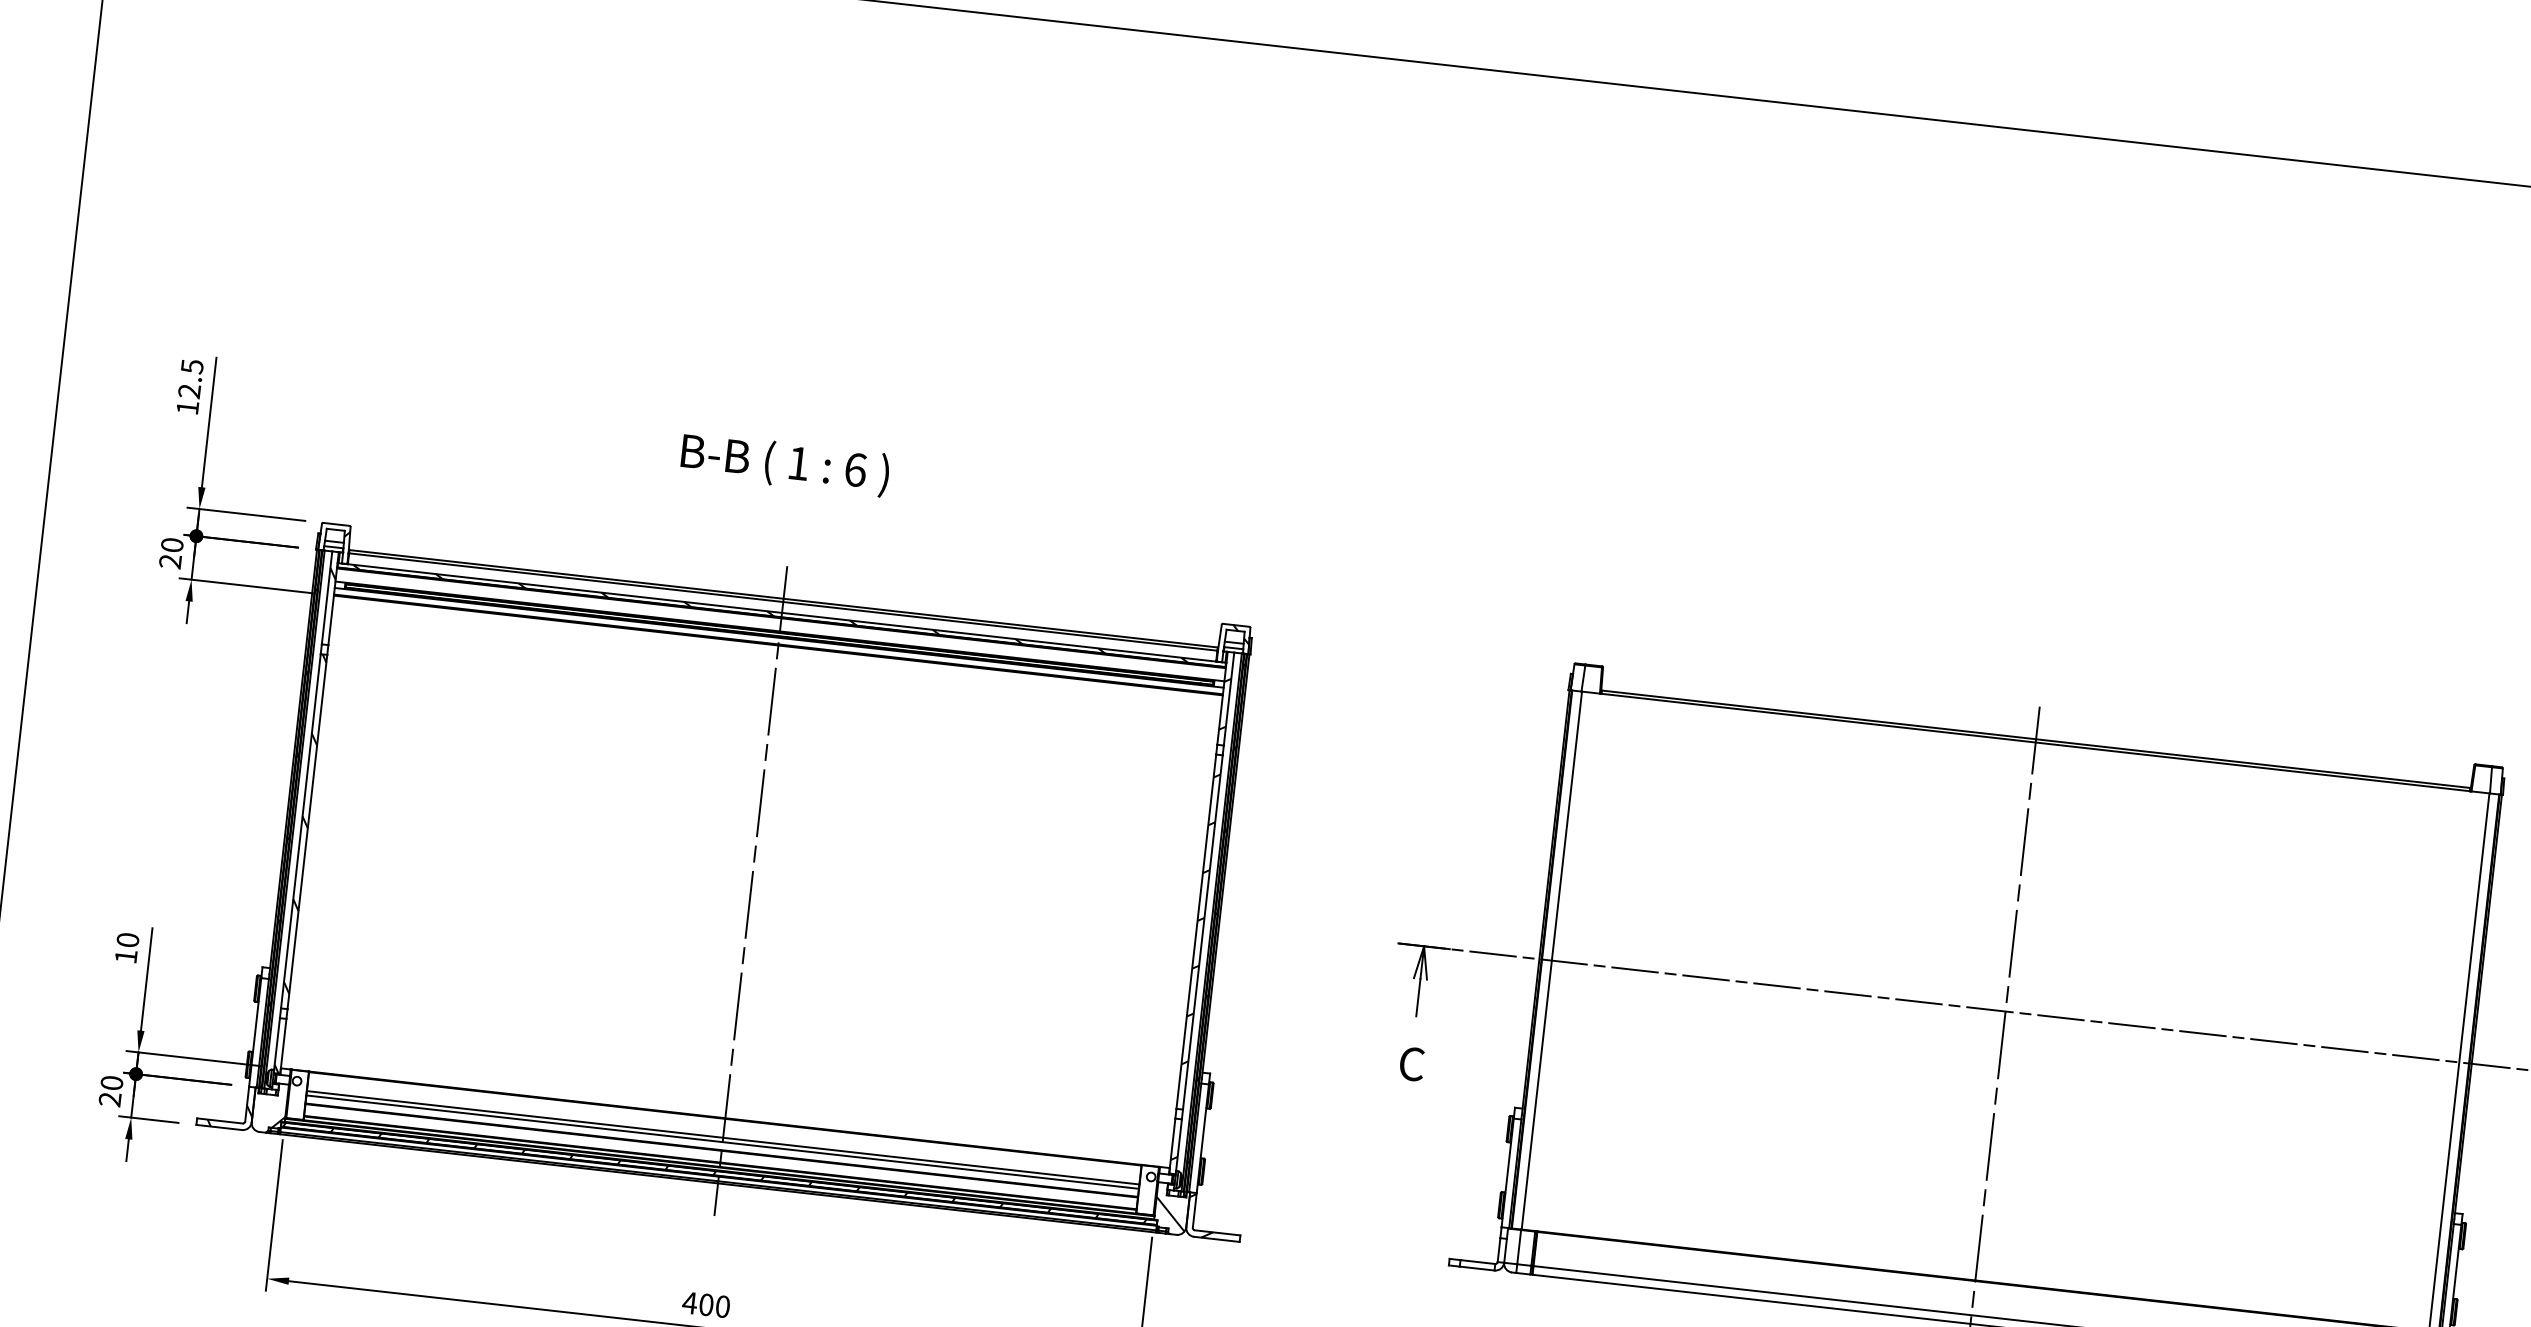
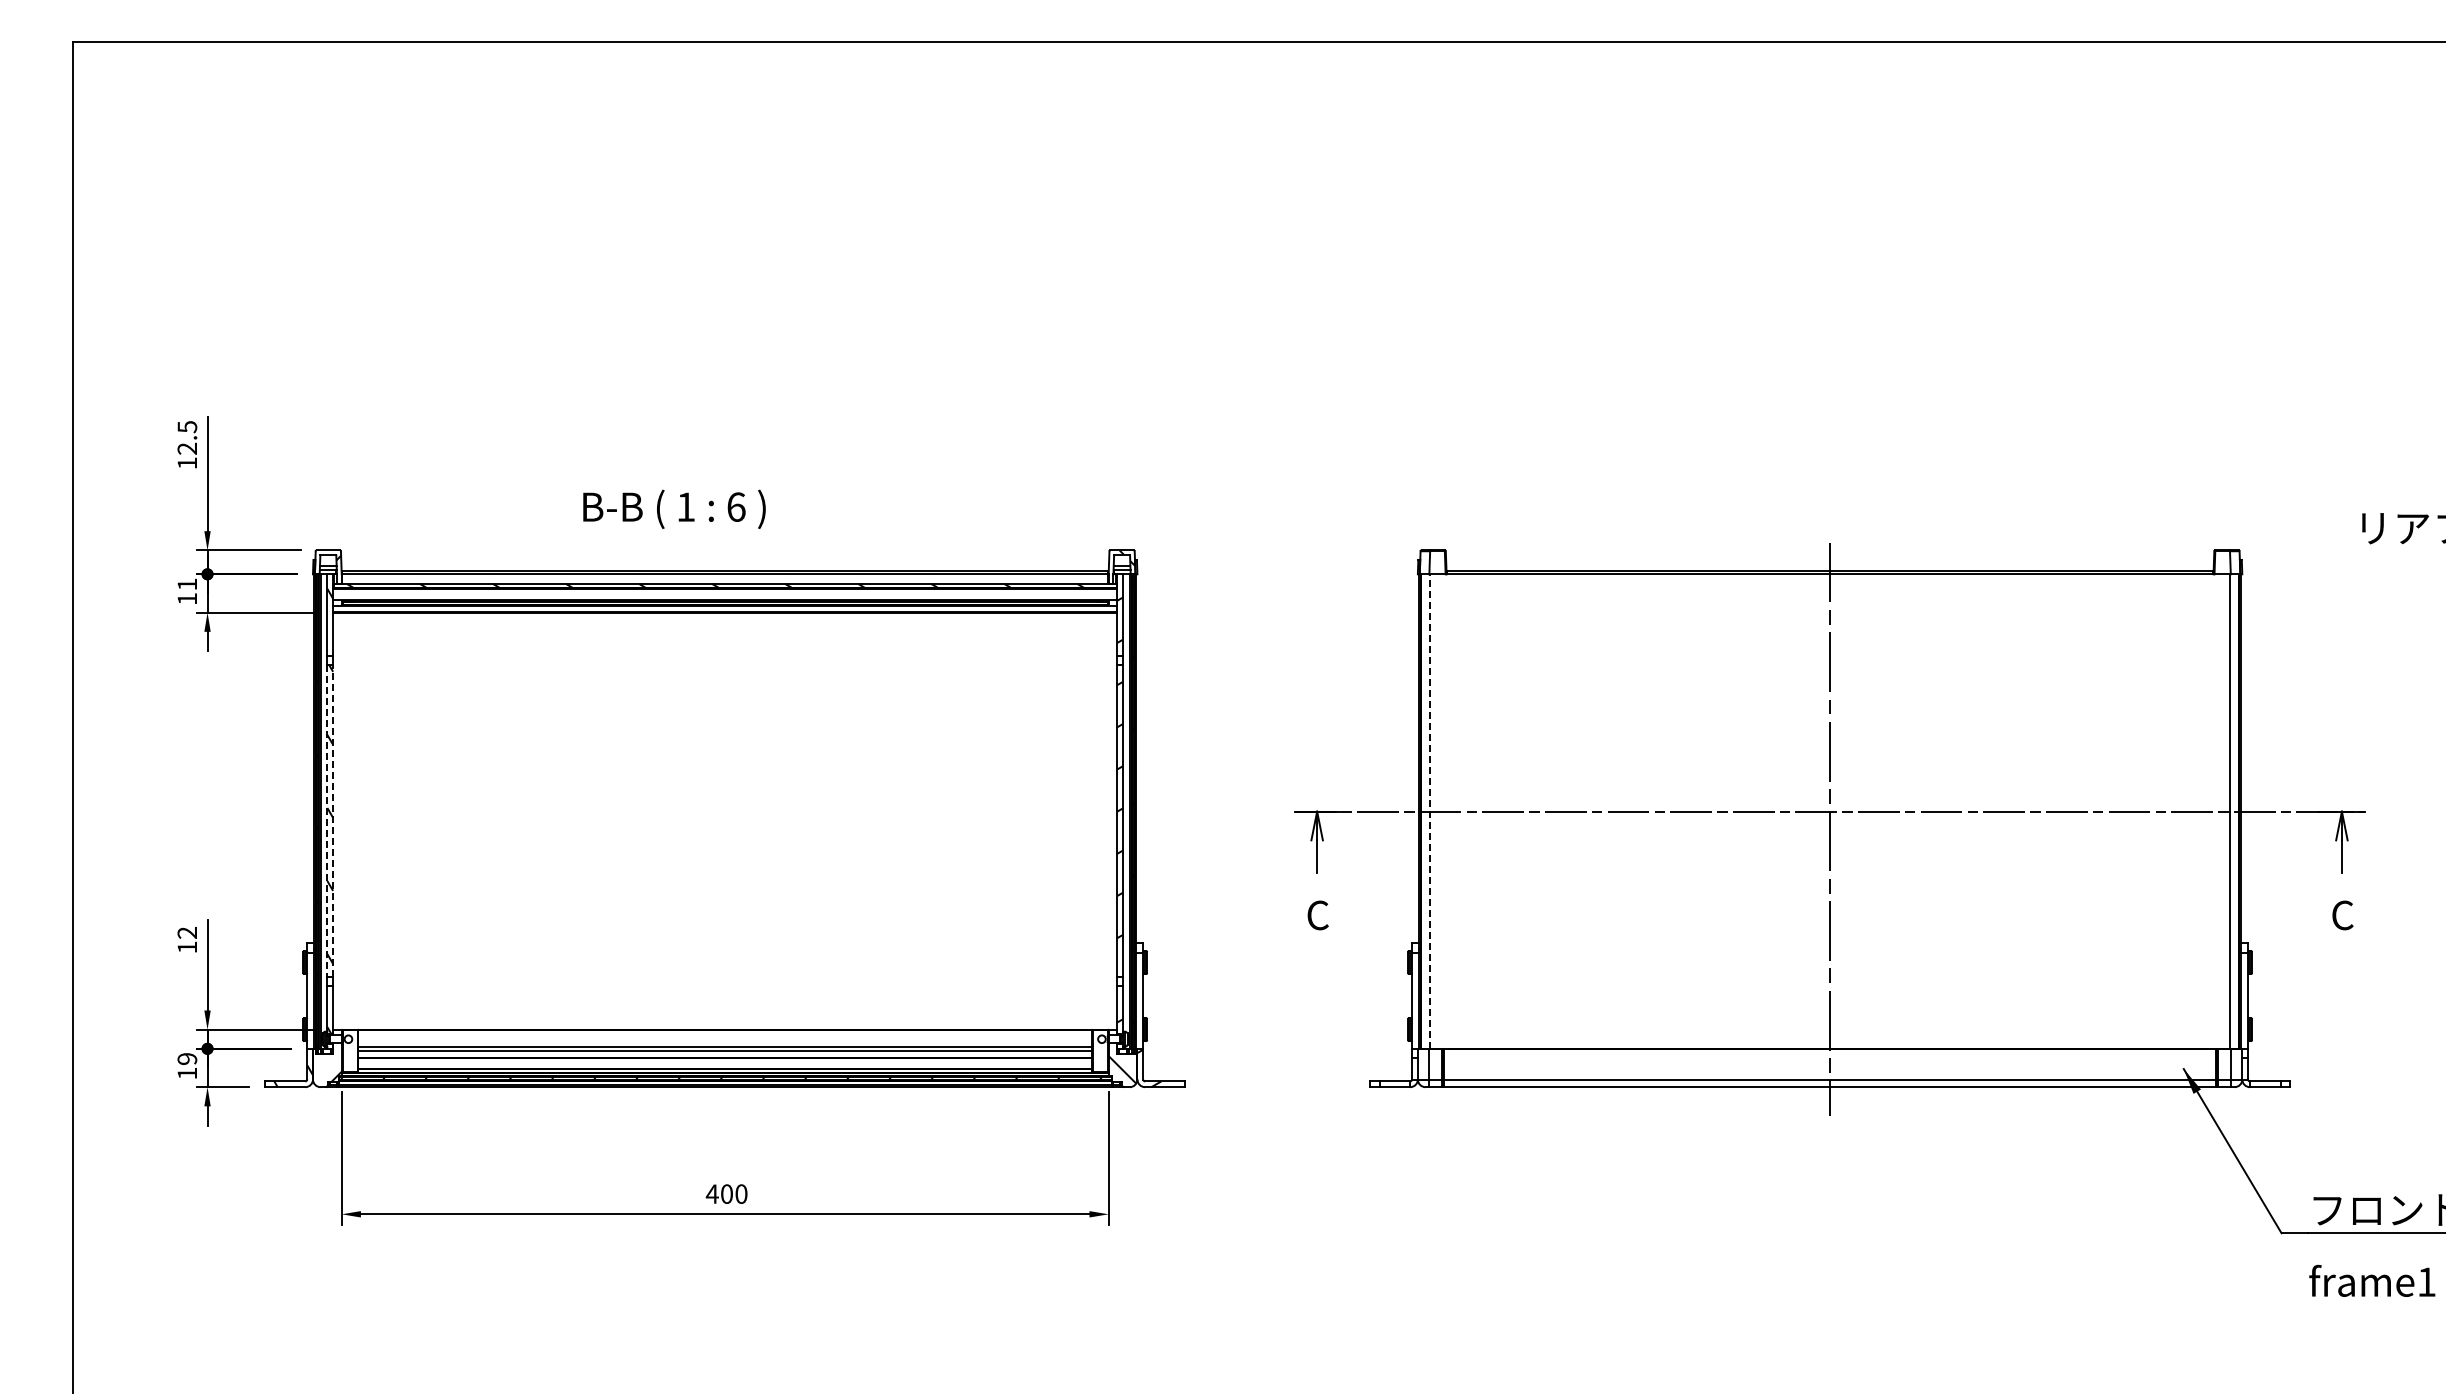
text: (785, 463) -> (674, 508), moved
text: (171, 553) -> (187, 591), 20 -> 11
line: (301, 831) -> (327, 821), solid -> dashed
line: (307, 831) -> (333, 820), solid -> dashed
line: (751, 890) -> (725, 828), removed
text: (128, 939) -> (187, 932), 10 -> 12
line: (1551, 960) -> (1429, 811), solid -> dashed
text: (111, 1091) -> (187, 1066), 20 -> 19

